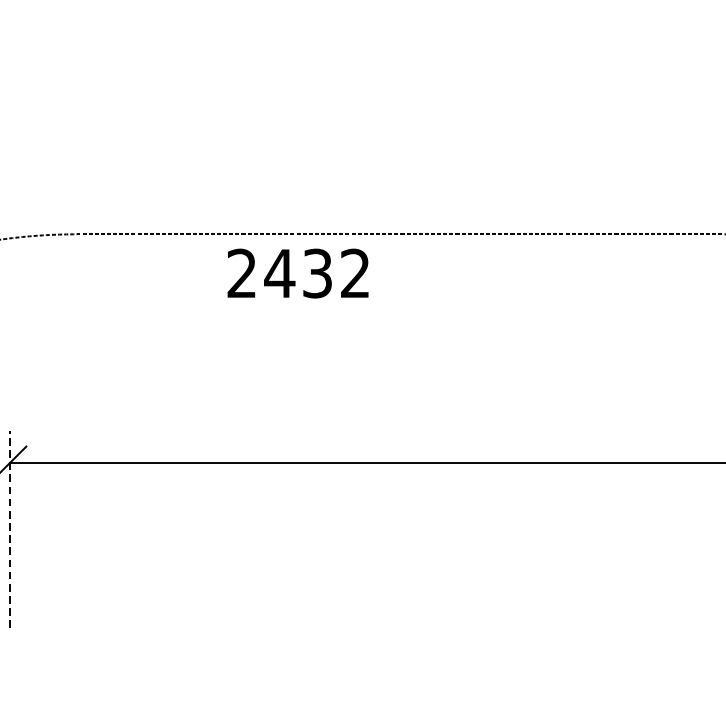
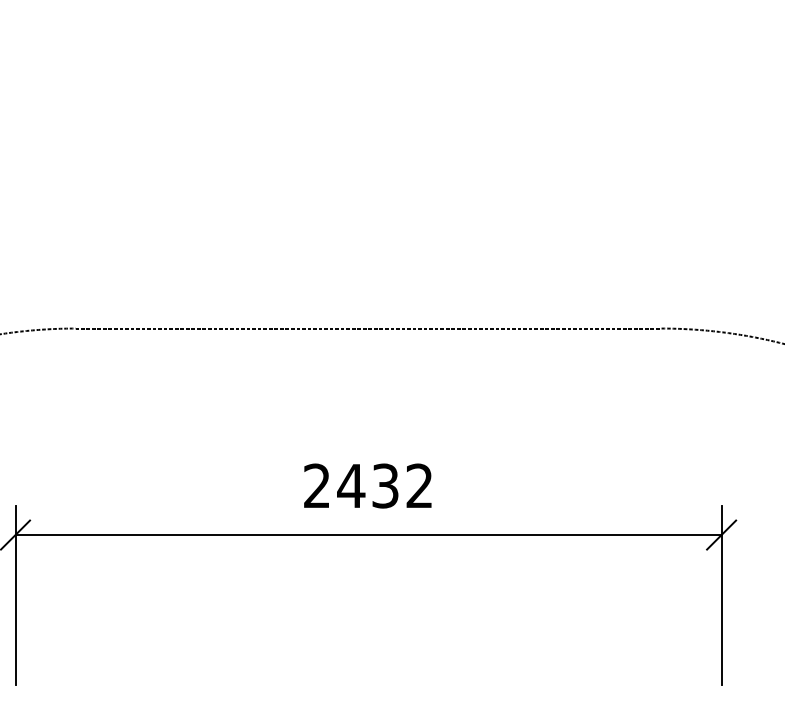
text: (297, 272) -> (367, 485), moved
line: (10, 528) -> (15, 594), dashed -> solid

